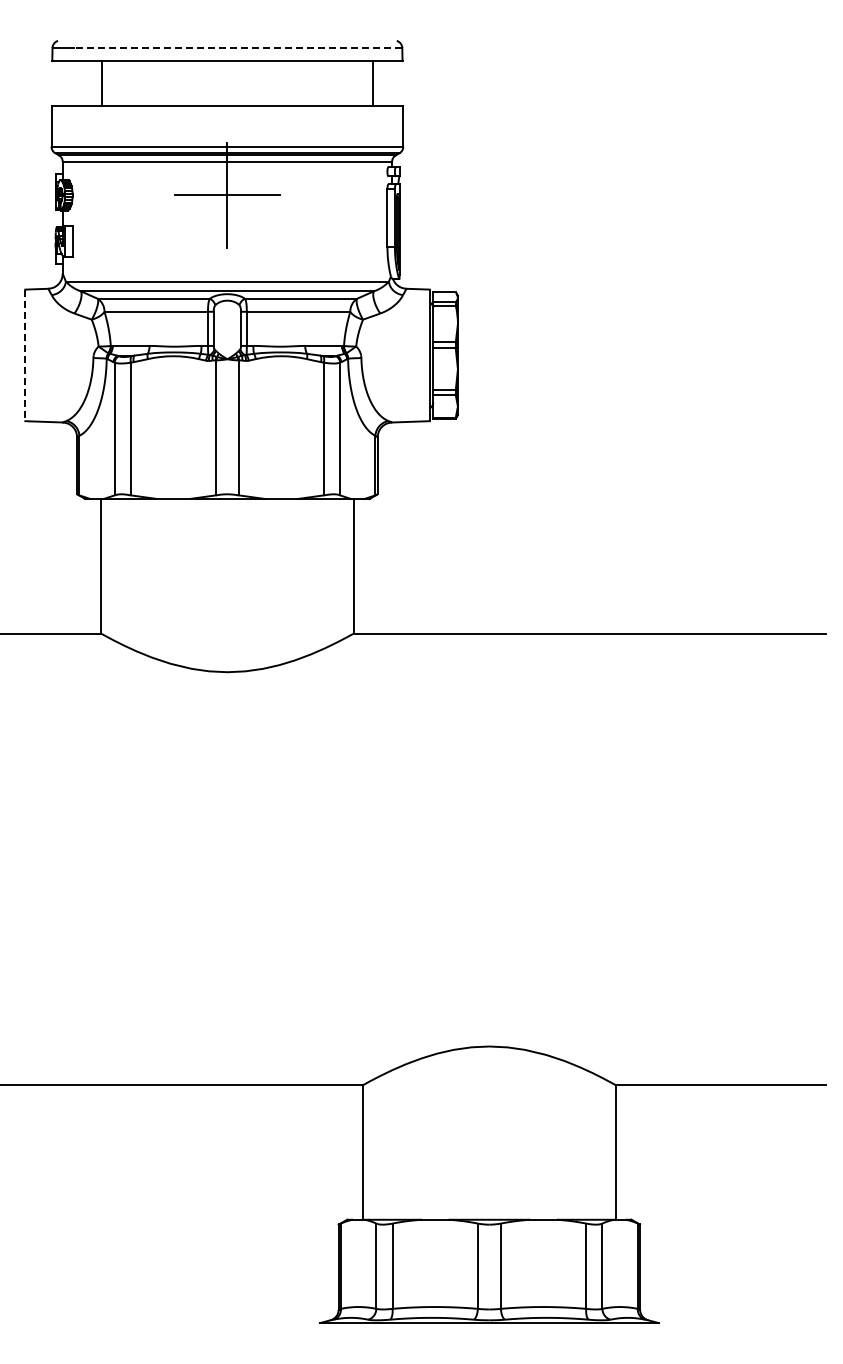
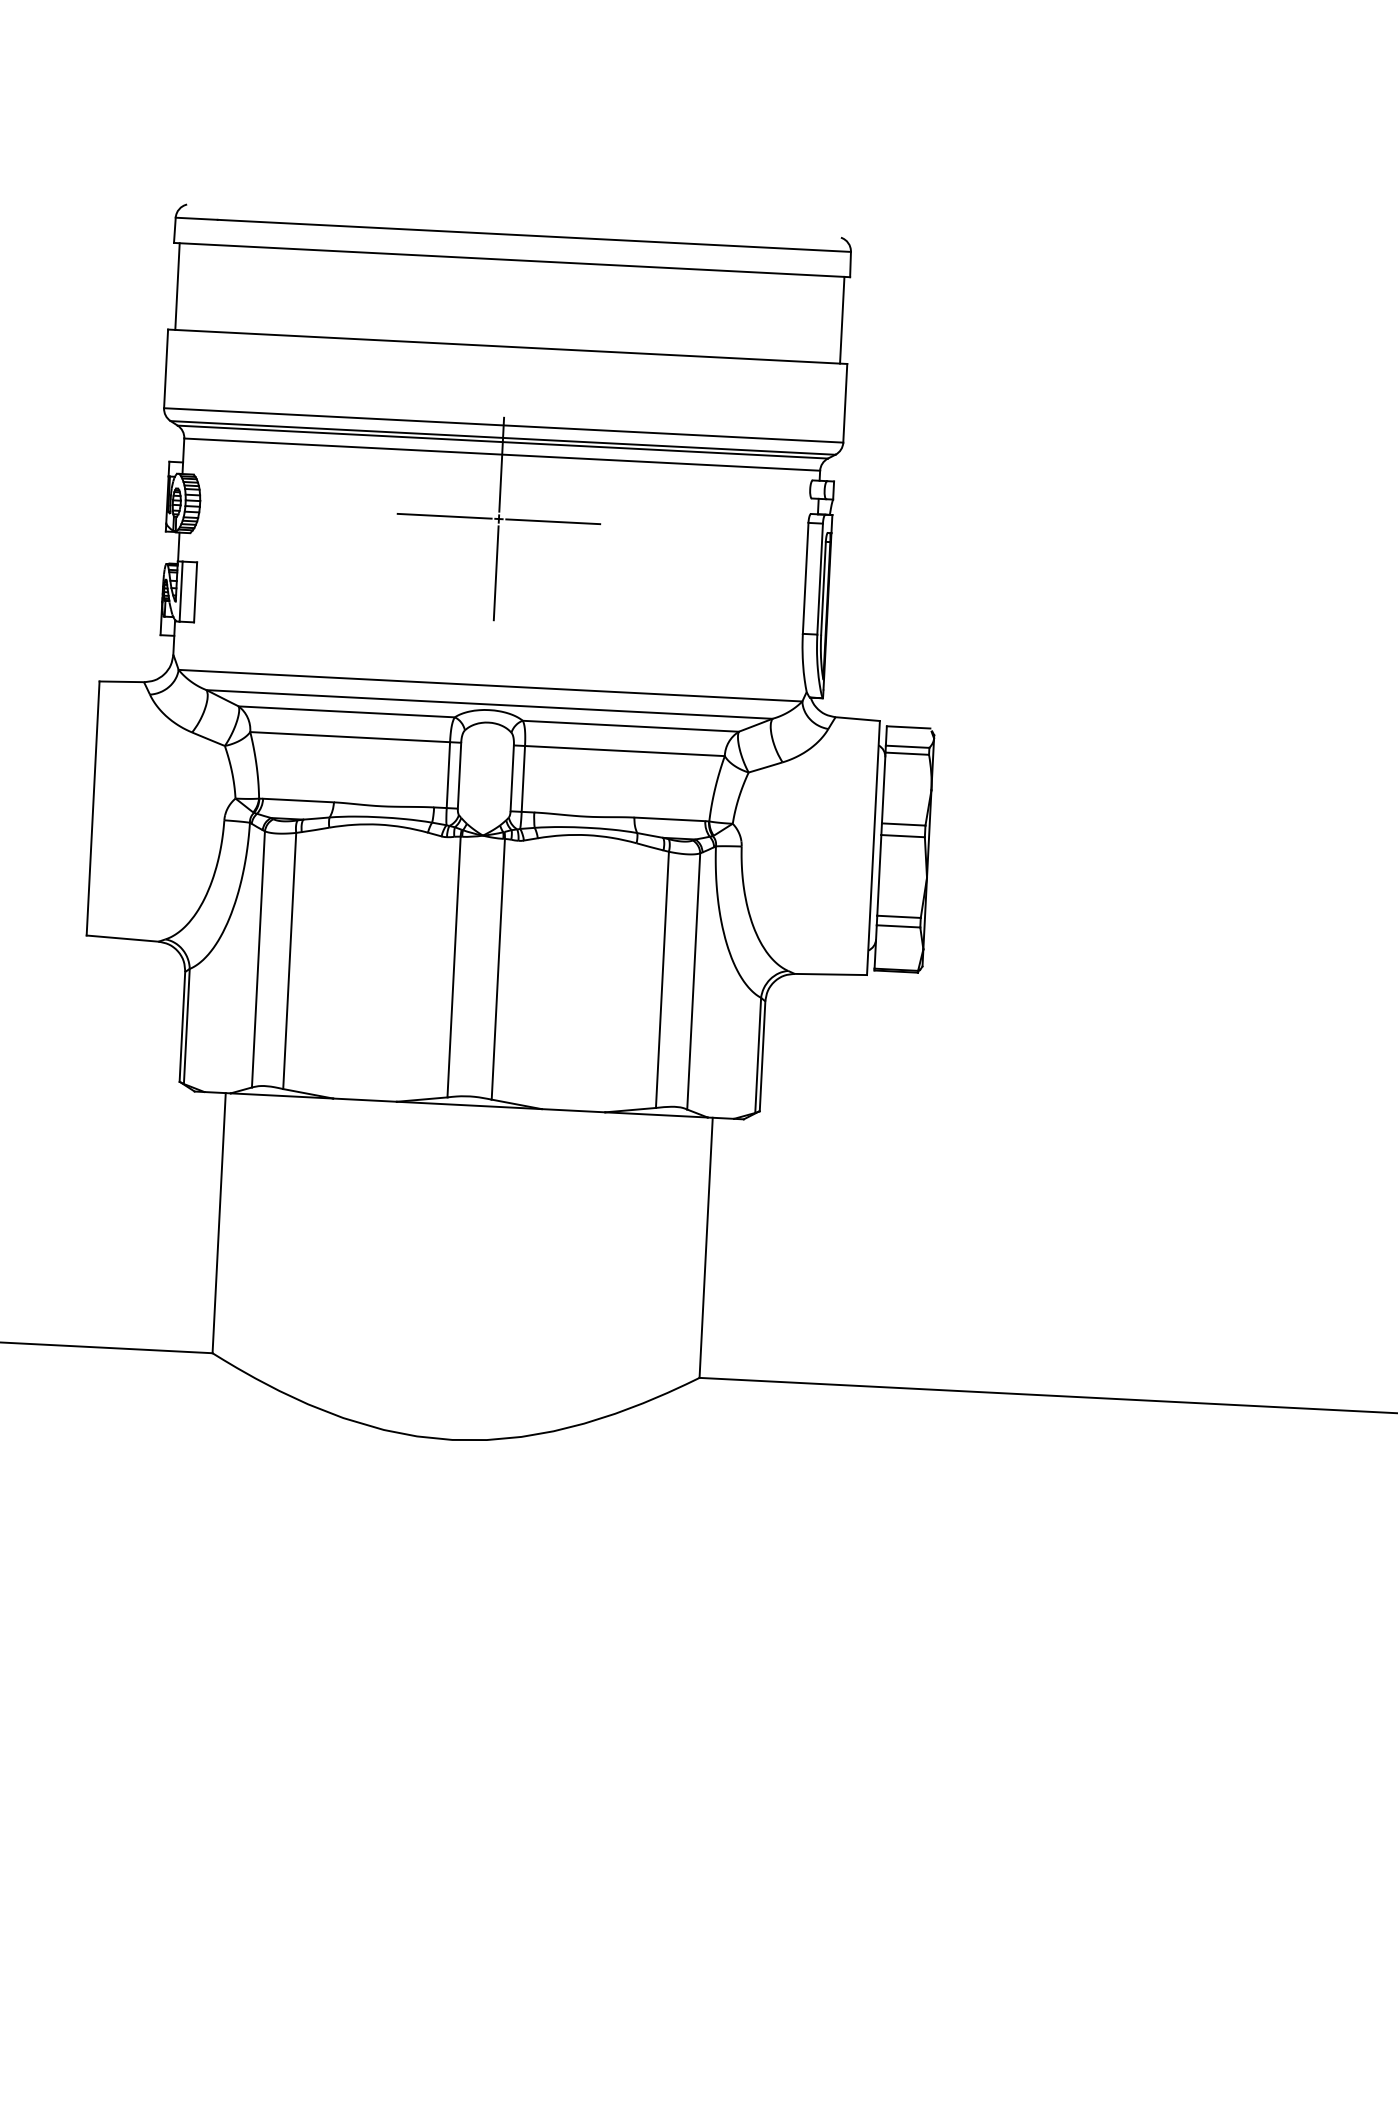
line: (237, 48) -> (532, 236), dashed -> solid
line: (102, 83) -> (177, 286), moved
line: (372, 83) -> (842, 320), moved
line: (25, 355) -> (93, 808), dashed -> solid

